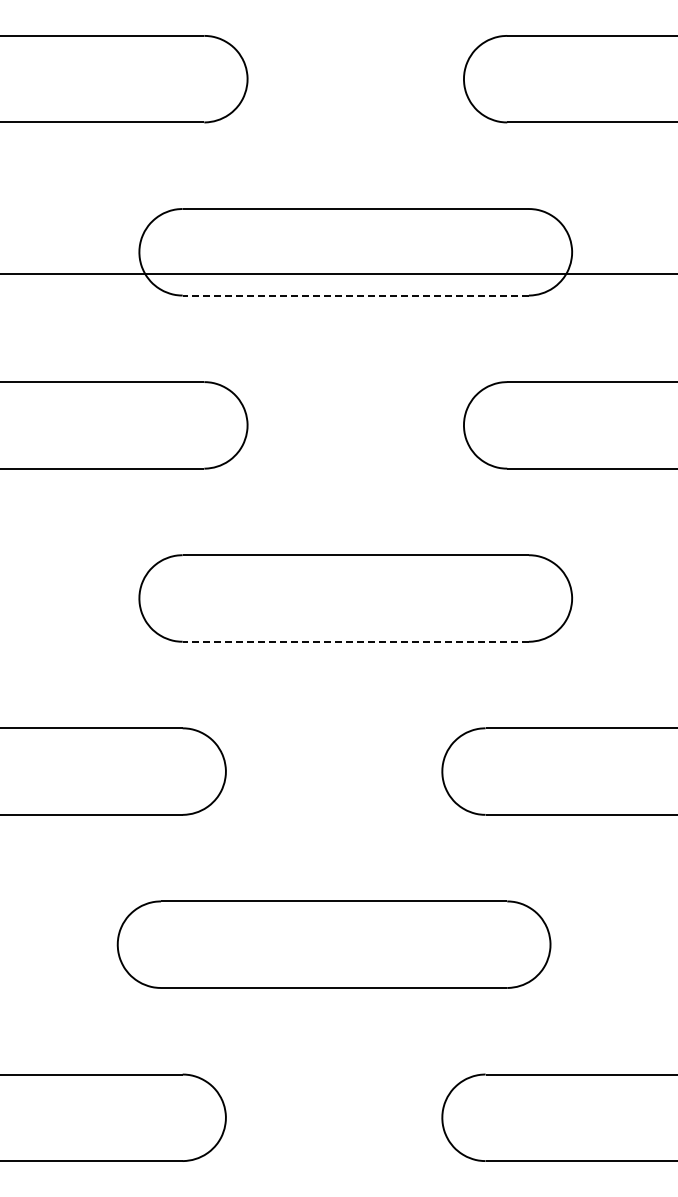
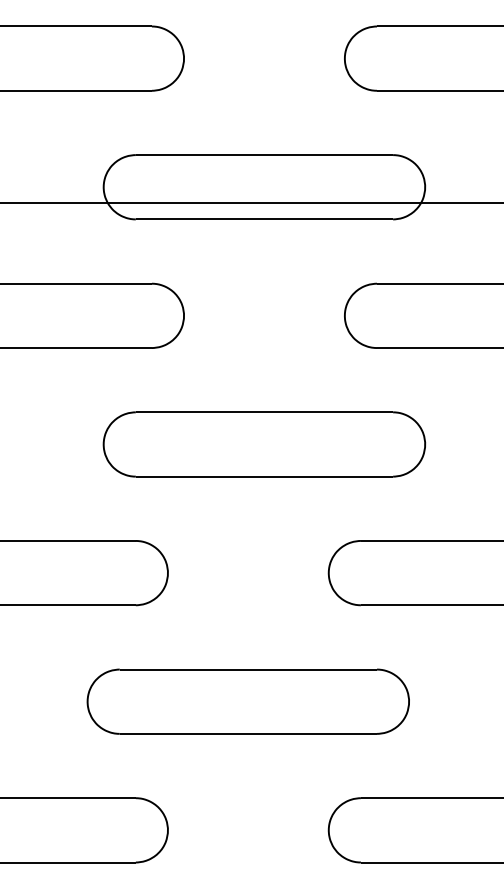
line: (355, 295) -> (264, 219), dashed -> solid
line: (355, 641) -> (264, 476), dashed -> solid

